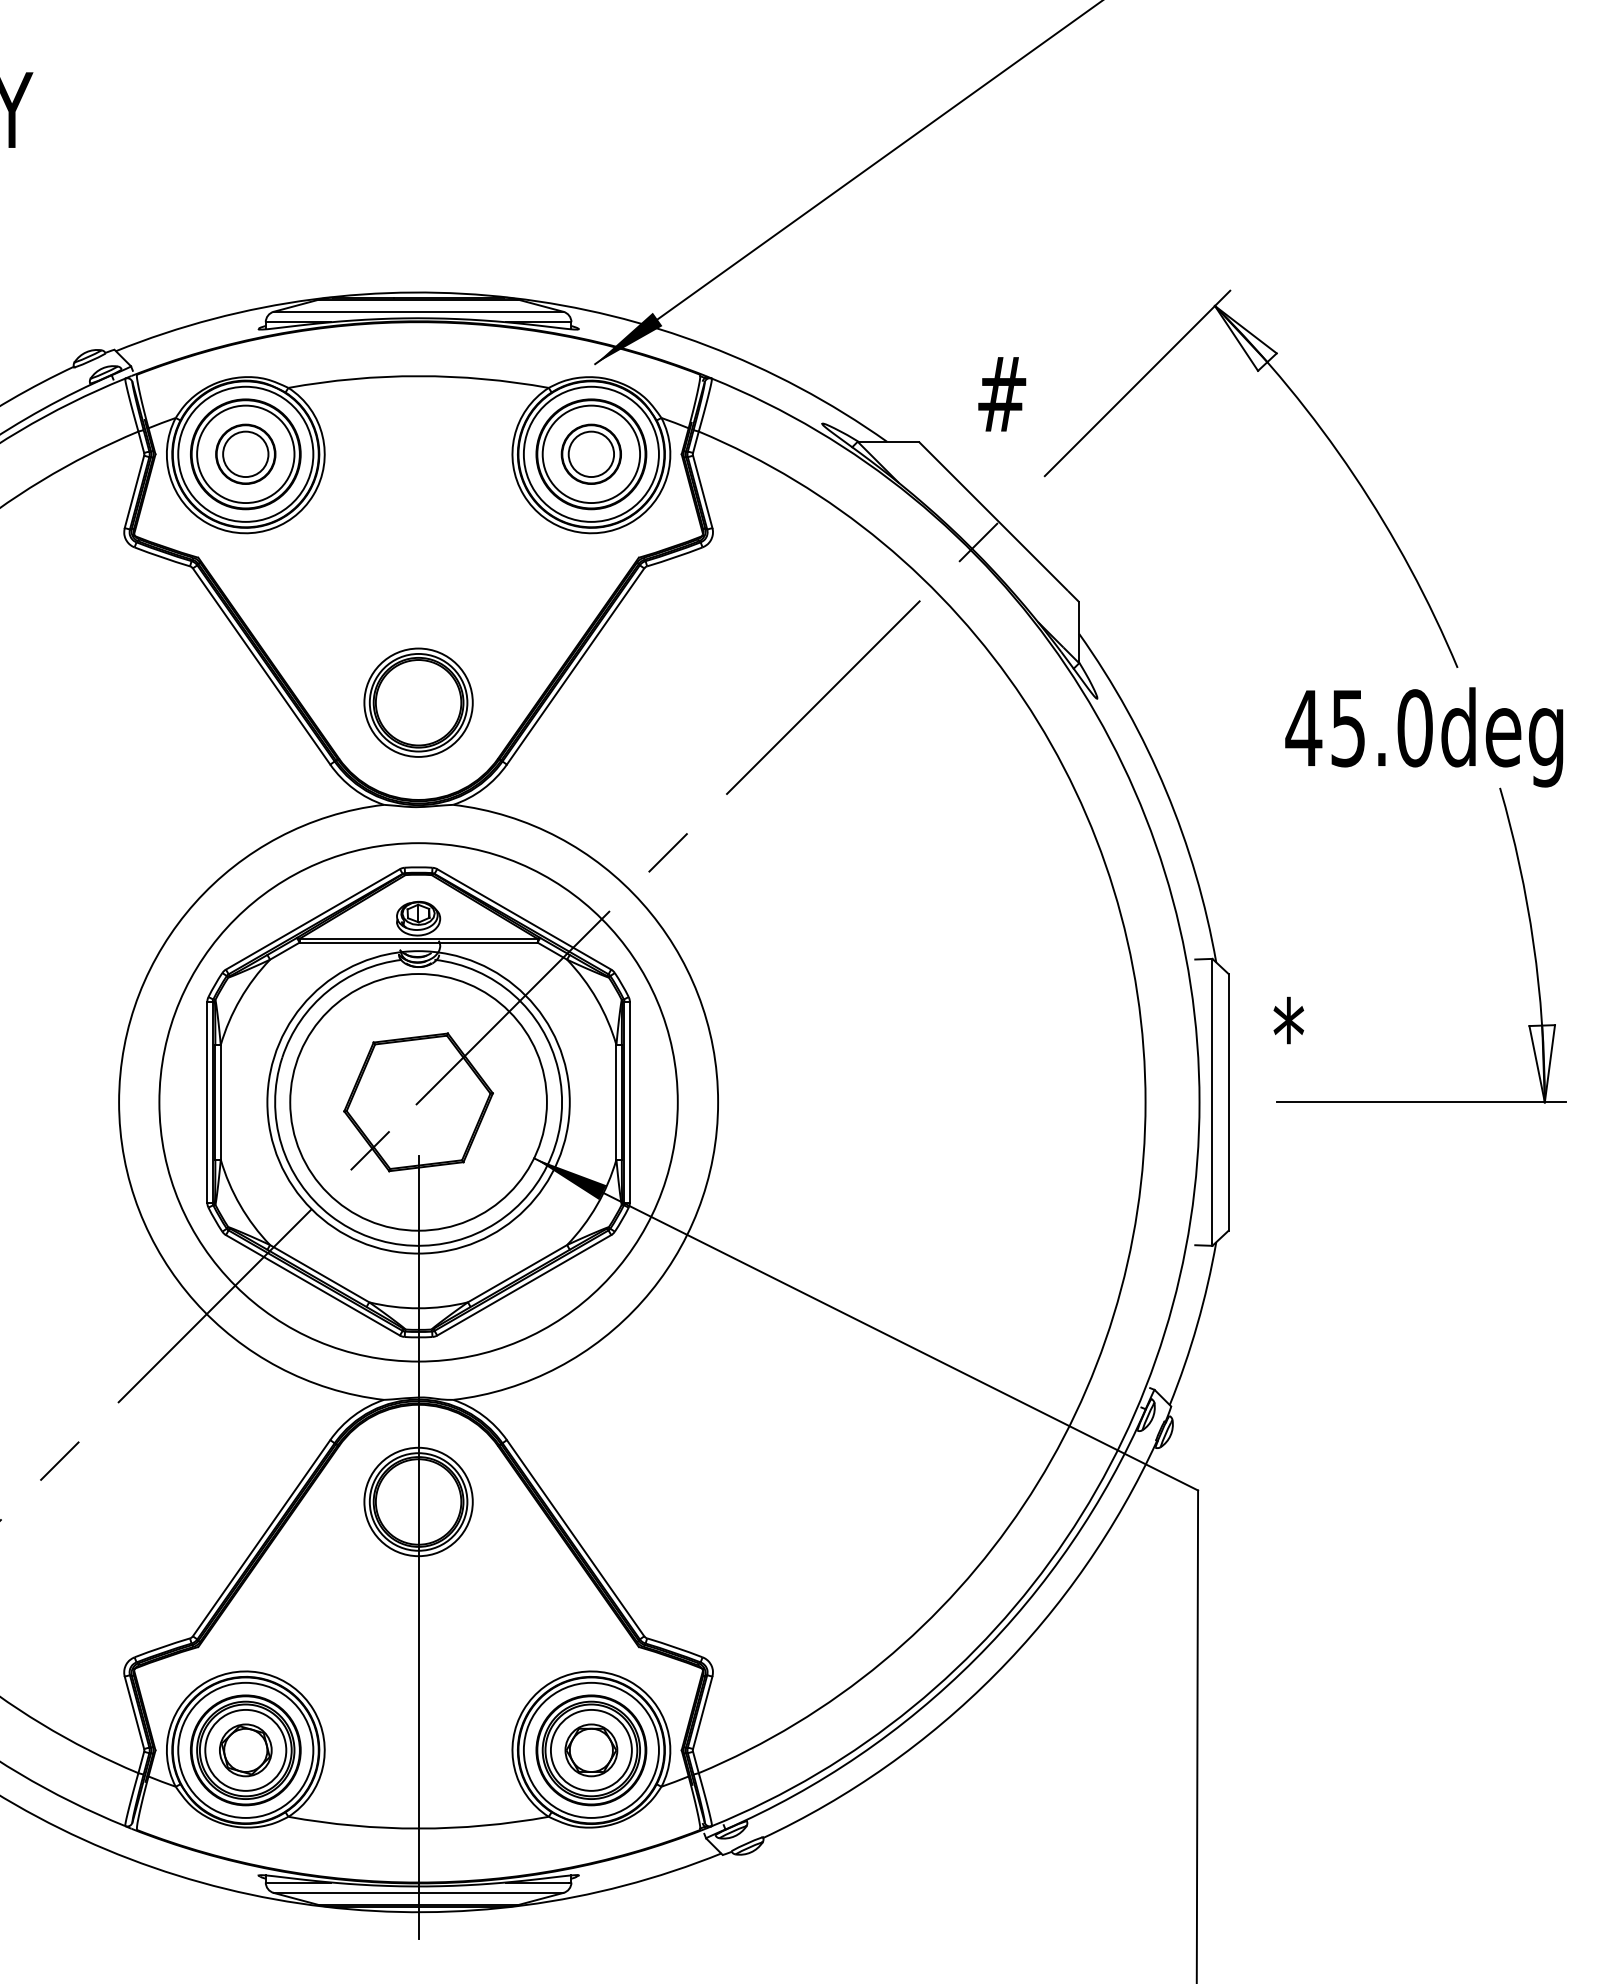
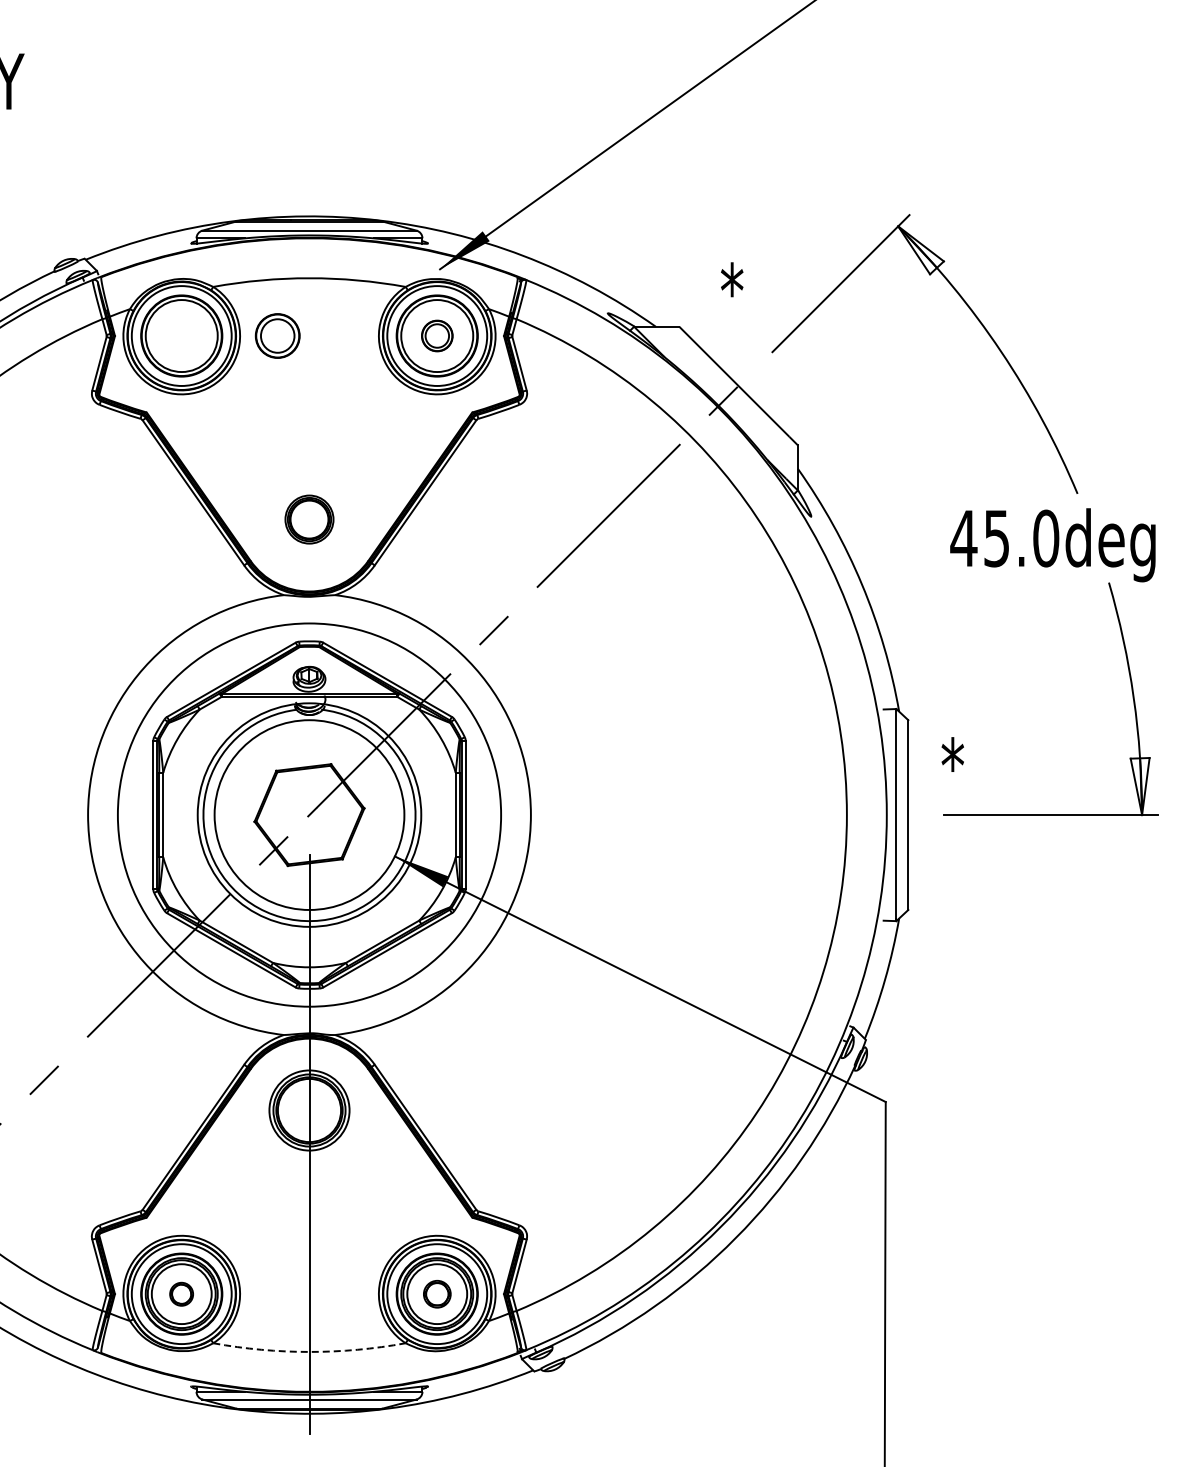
text: (1000, 392) -> (739, 290), # -> *
part: (245, 453) -> (277, 335), moved
part: (591, 453) -> (437, 335), size x0.7
part: (418, 702) -> (309, 519), size x0.6
part: (245, 1750) -> (181, 1294), size x0.6
part: (591, 1750) -> (437, 1294), size x0.7
arc: (418, 1827) -> (309, 1351), solid -> dashed

